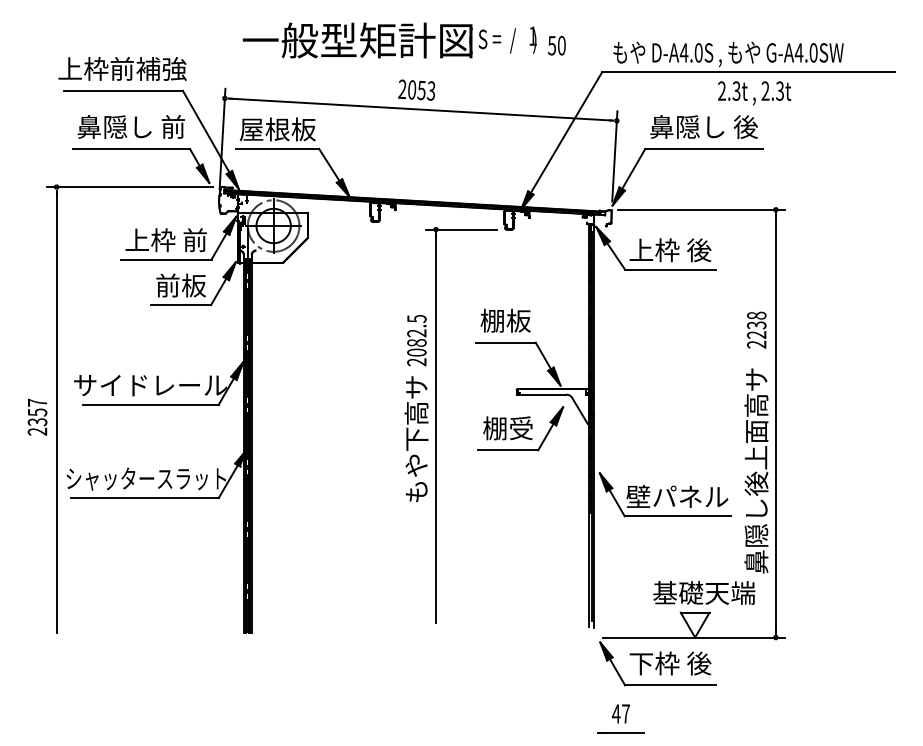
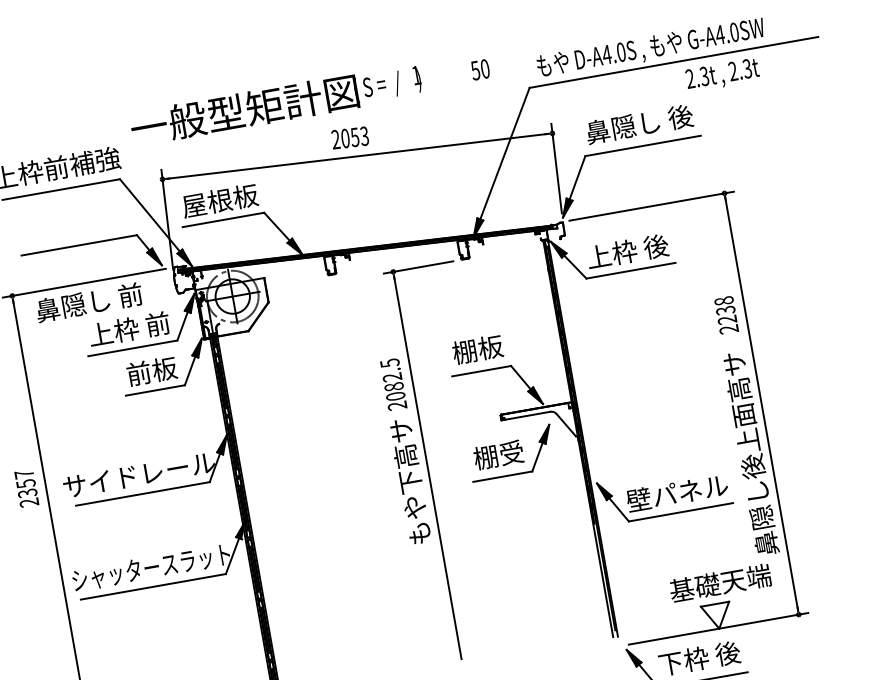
text: (389, 40) -> (275, 104), moved
text: (754, 93) -> (722, 75), moved
text: (130, 126) -> (88, 302), moved
text: (37, 416) -> (26, 487), moved

